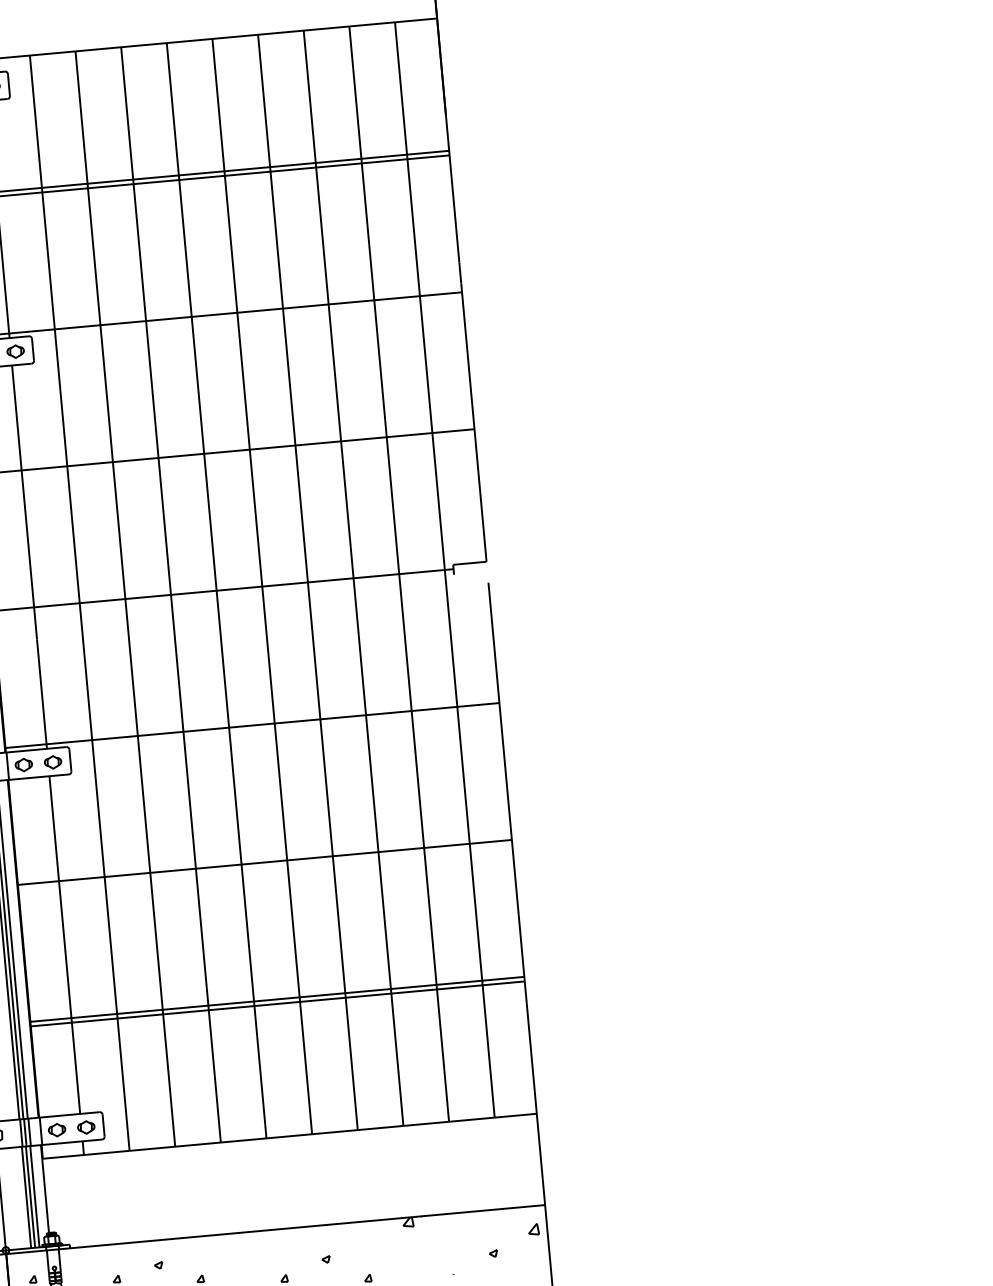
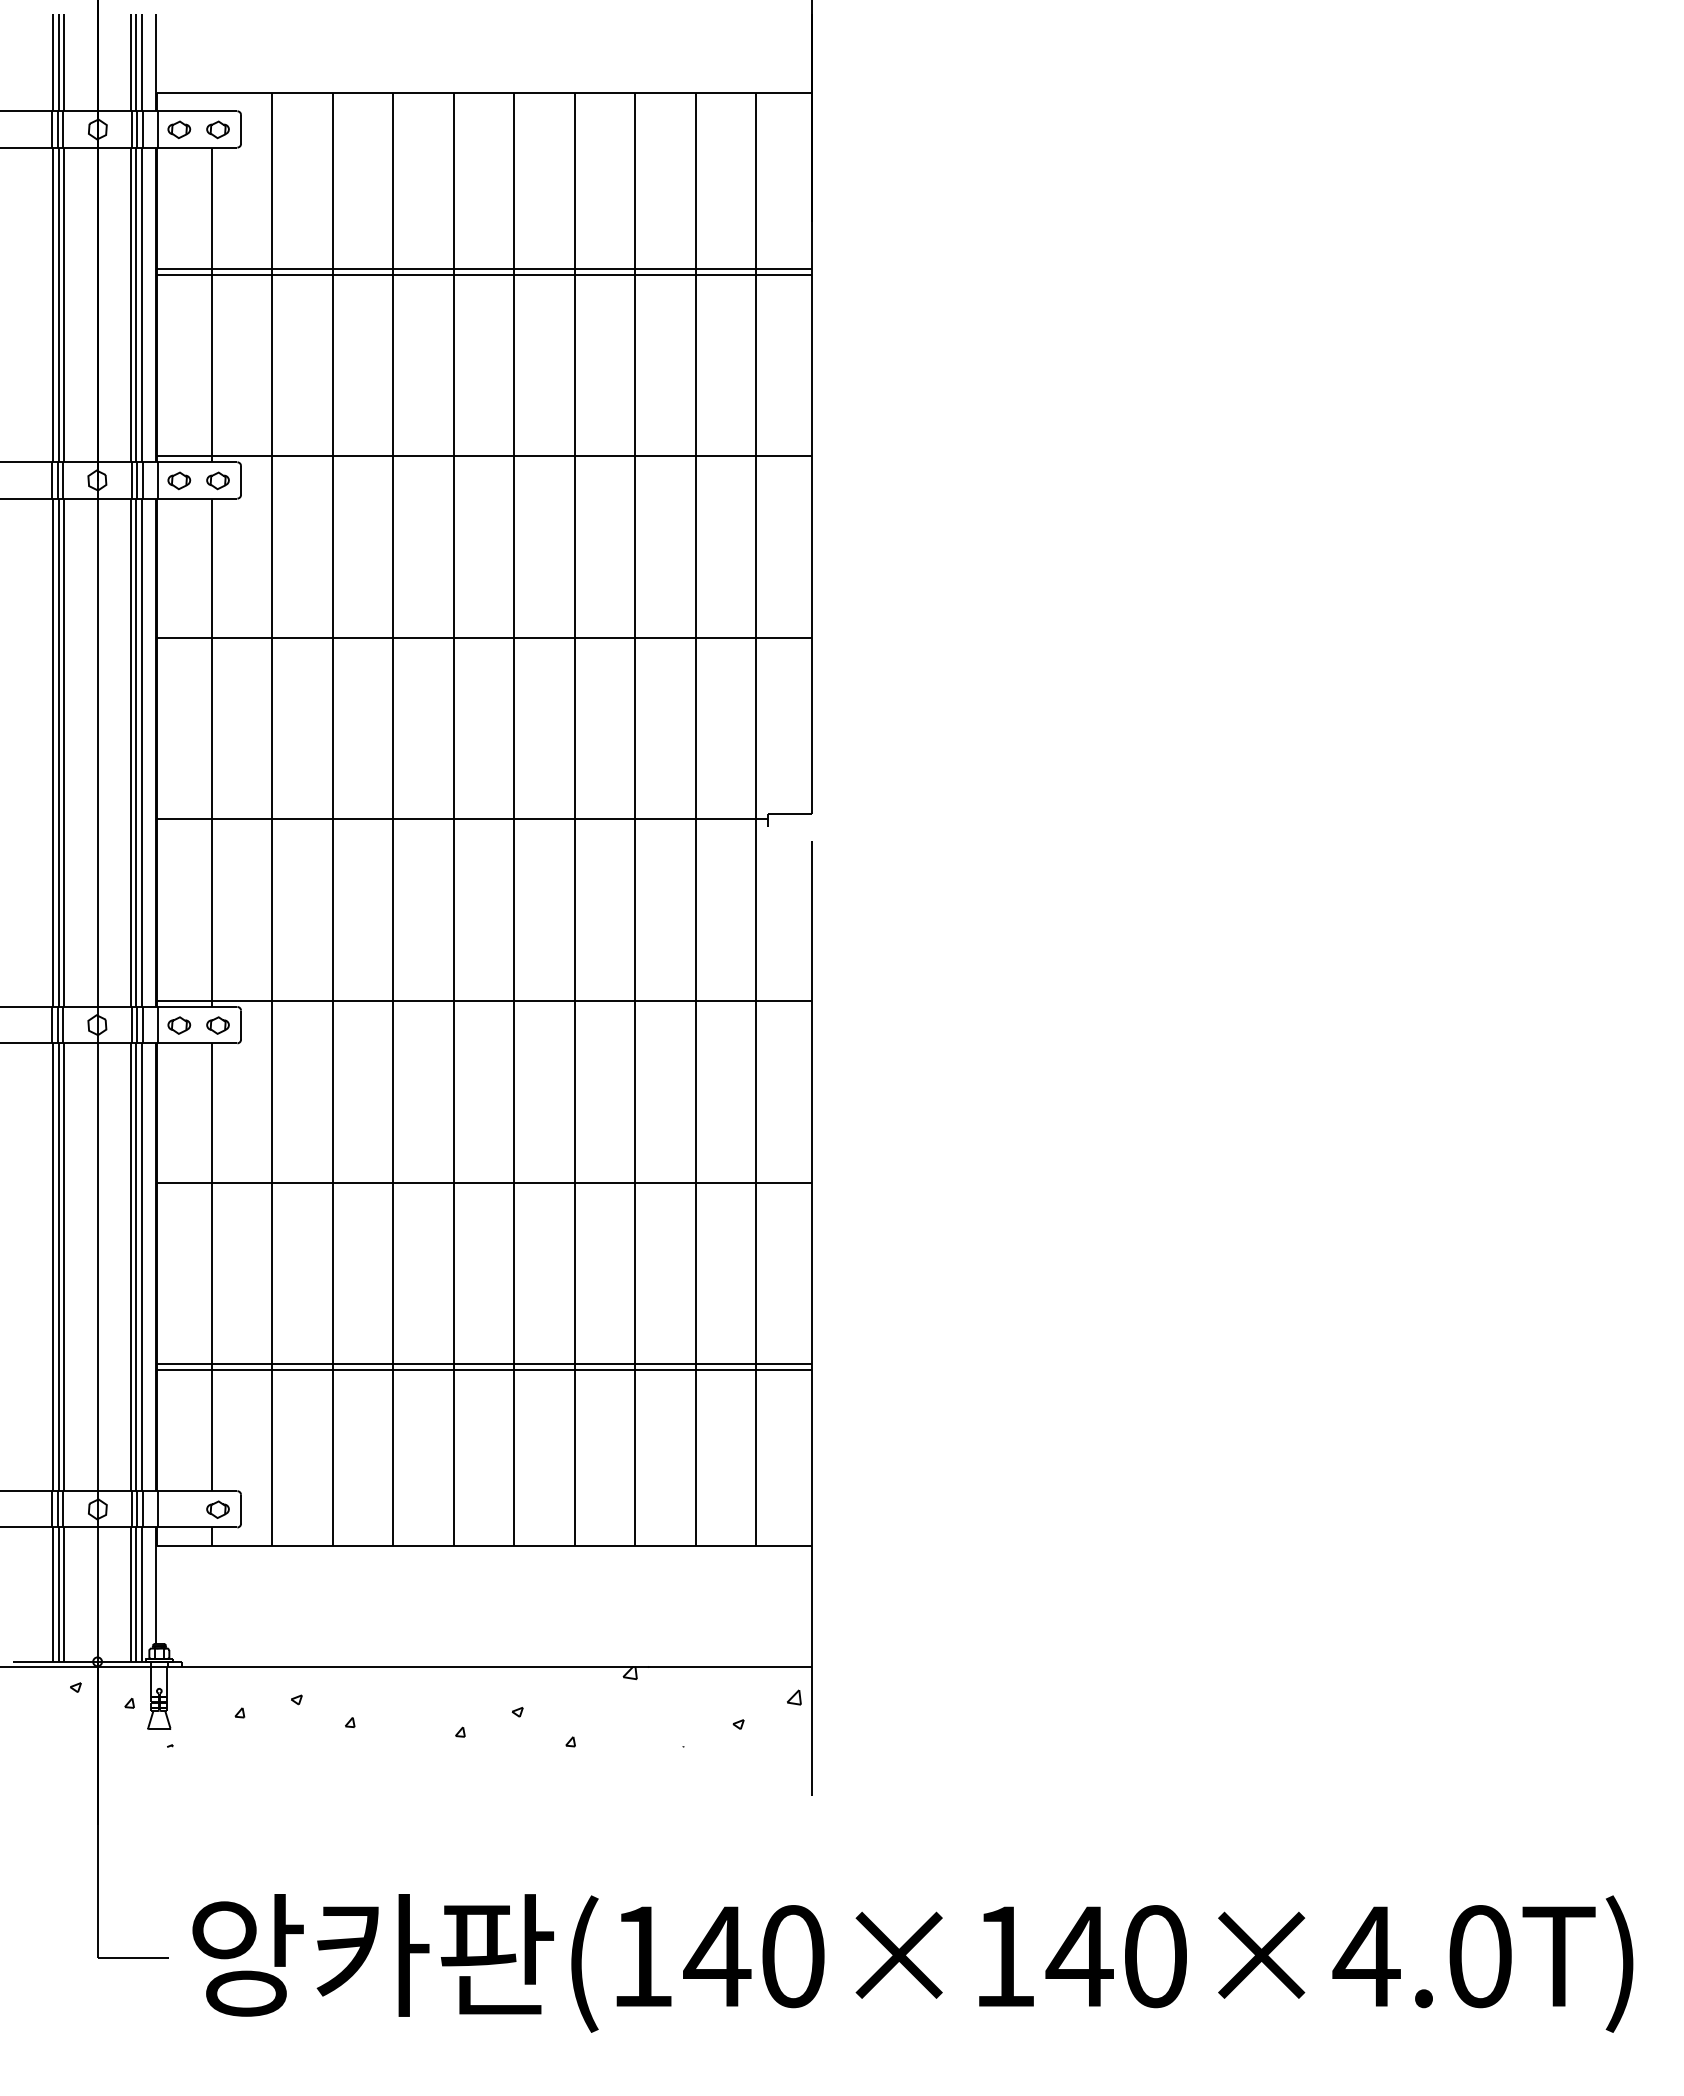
part: (57, 1129) -> (179, 1509), removed

